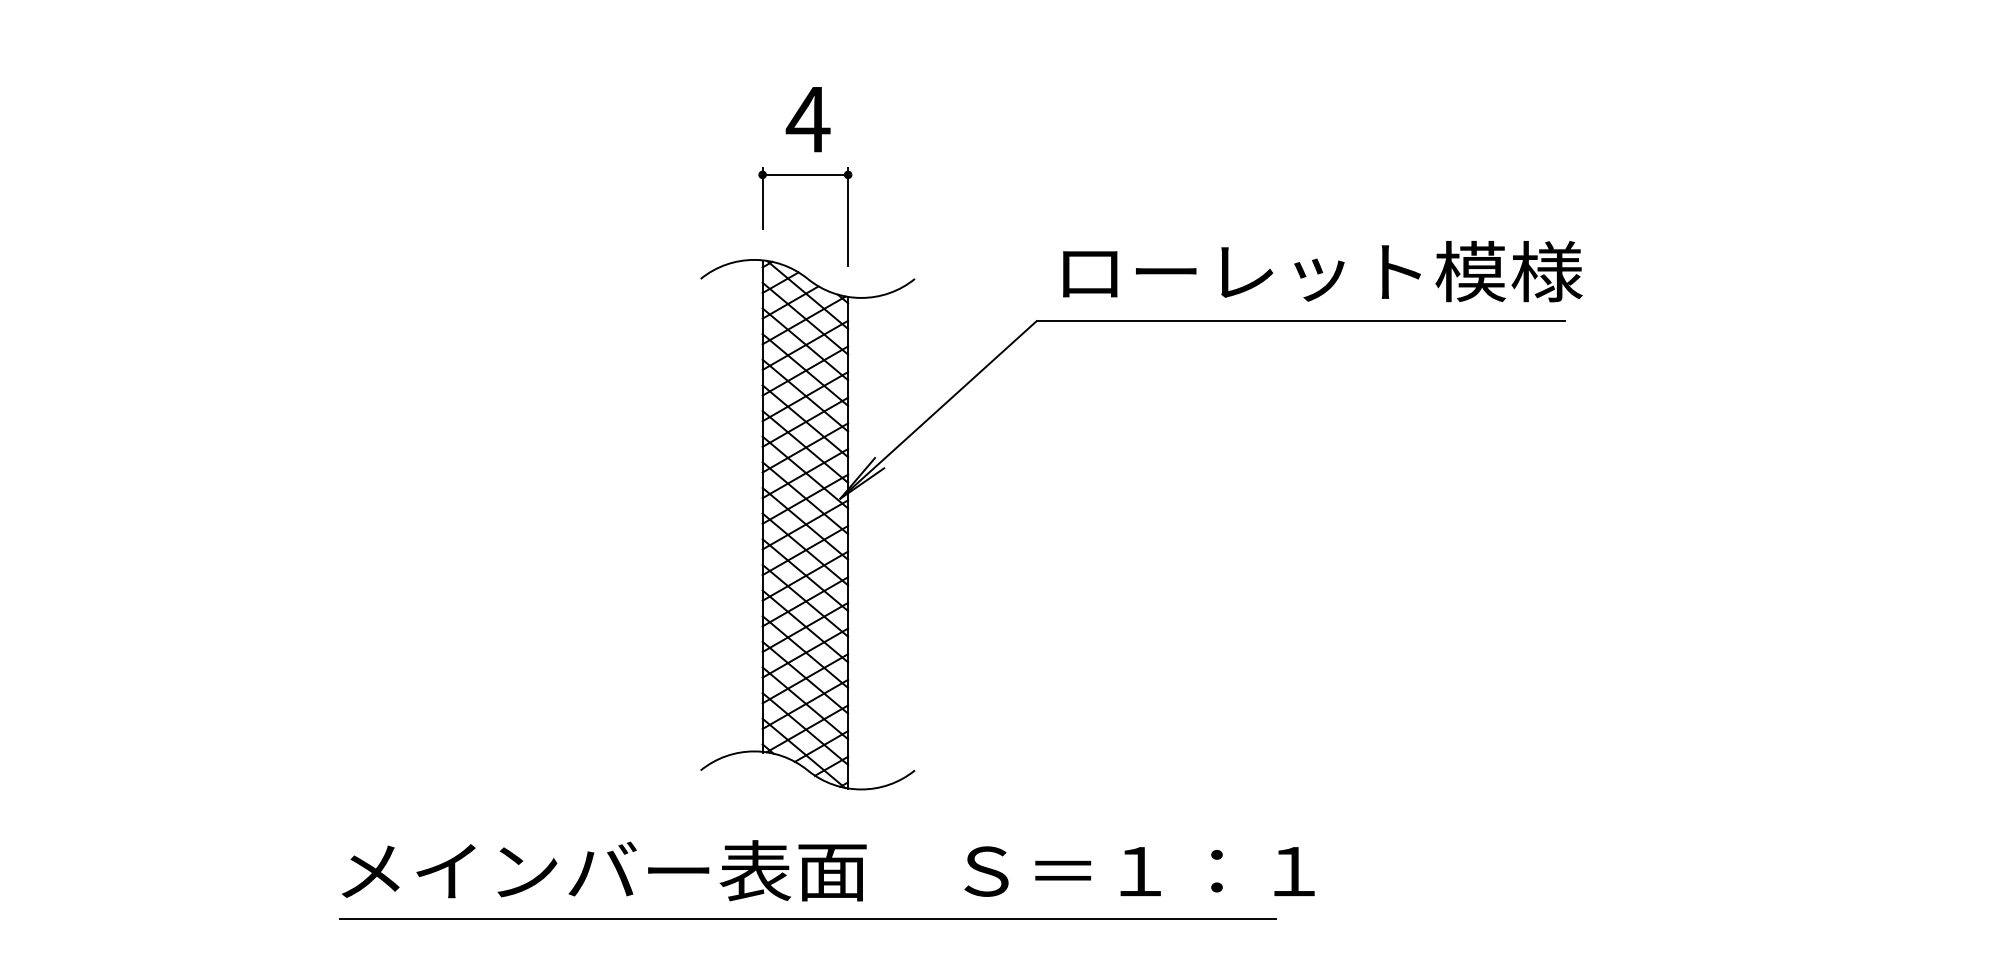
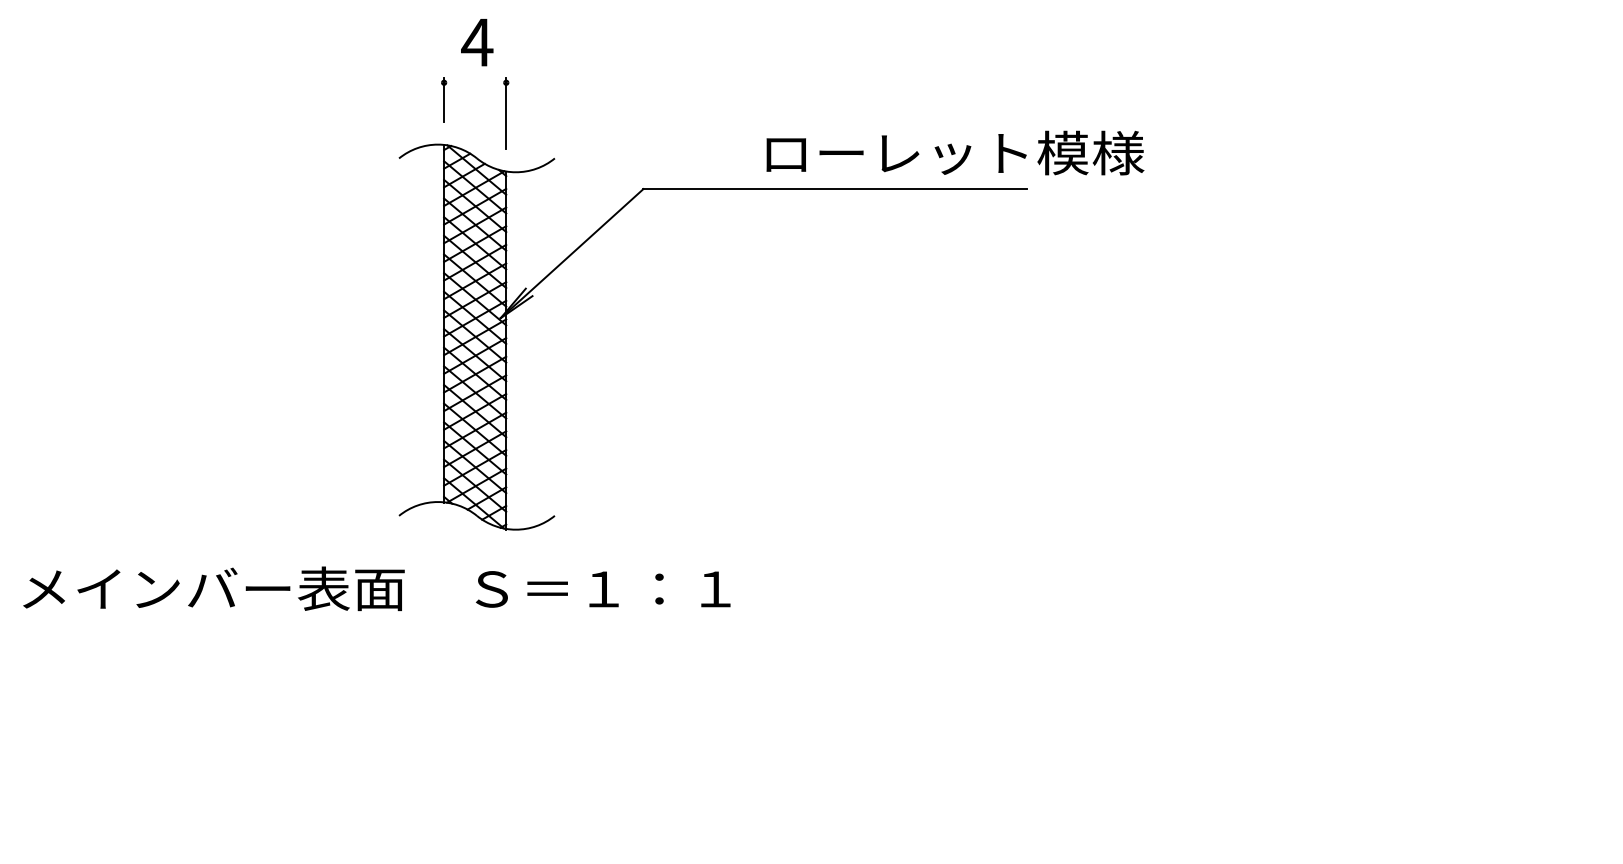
line: (805, 174) -> (475, 82), removed
text: (1322, 270) -> (955, 152), moved
text: (827, 870) -> (376, 588), moved
line: (808, 919) -> (477, 624), removed

